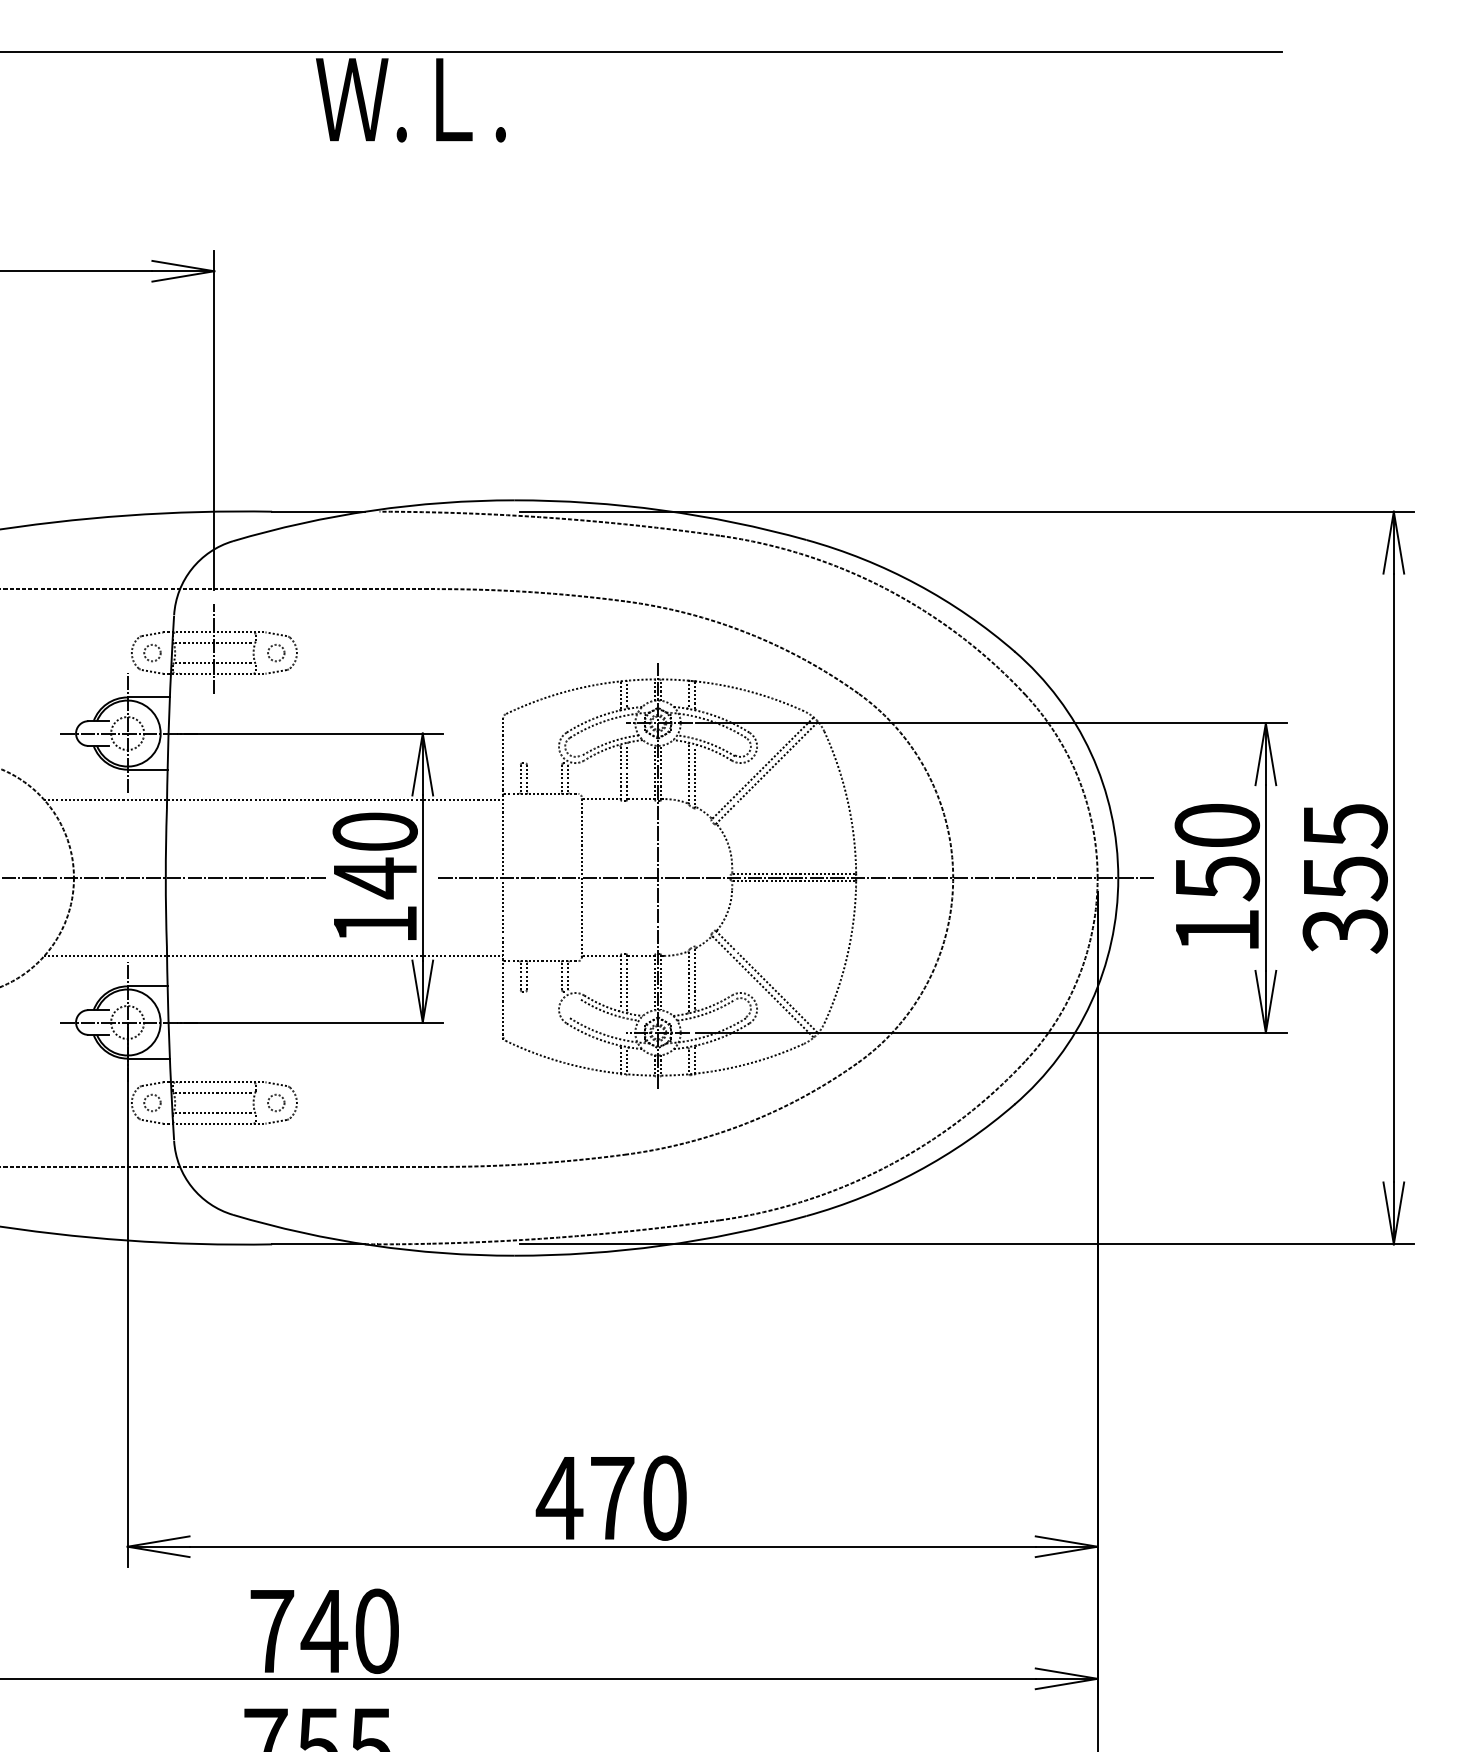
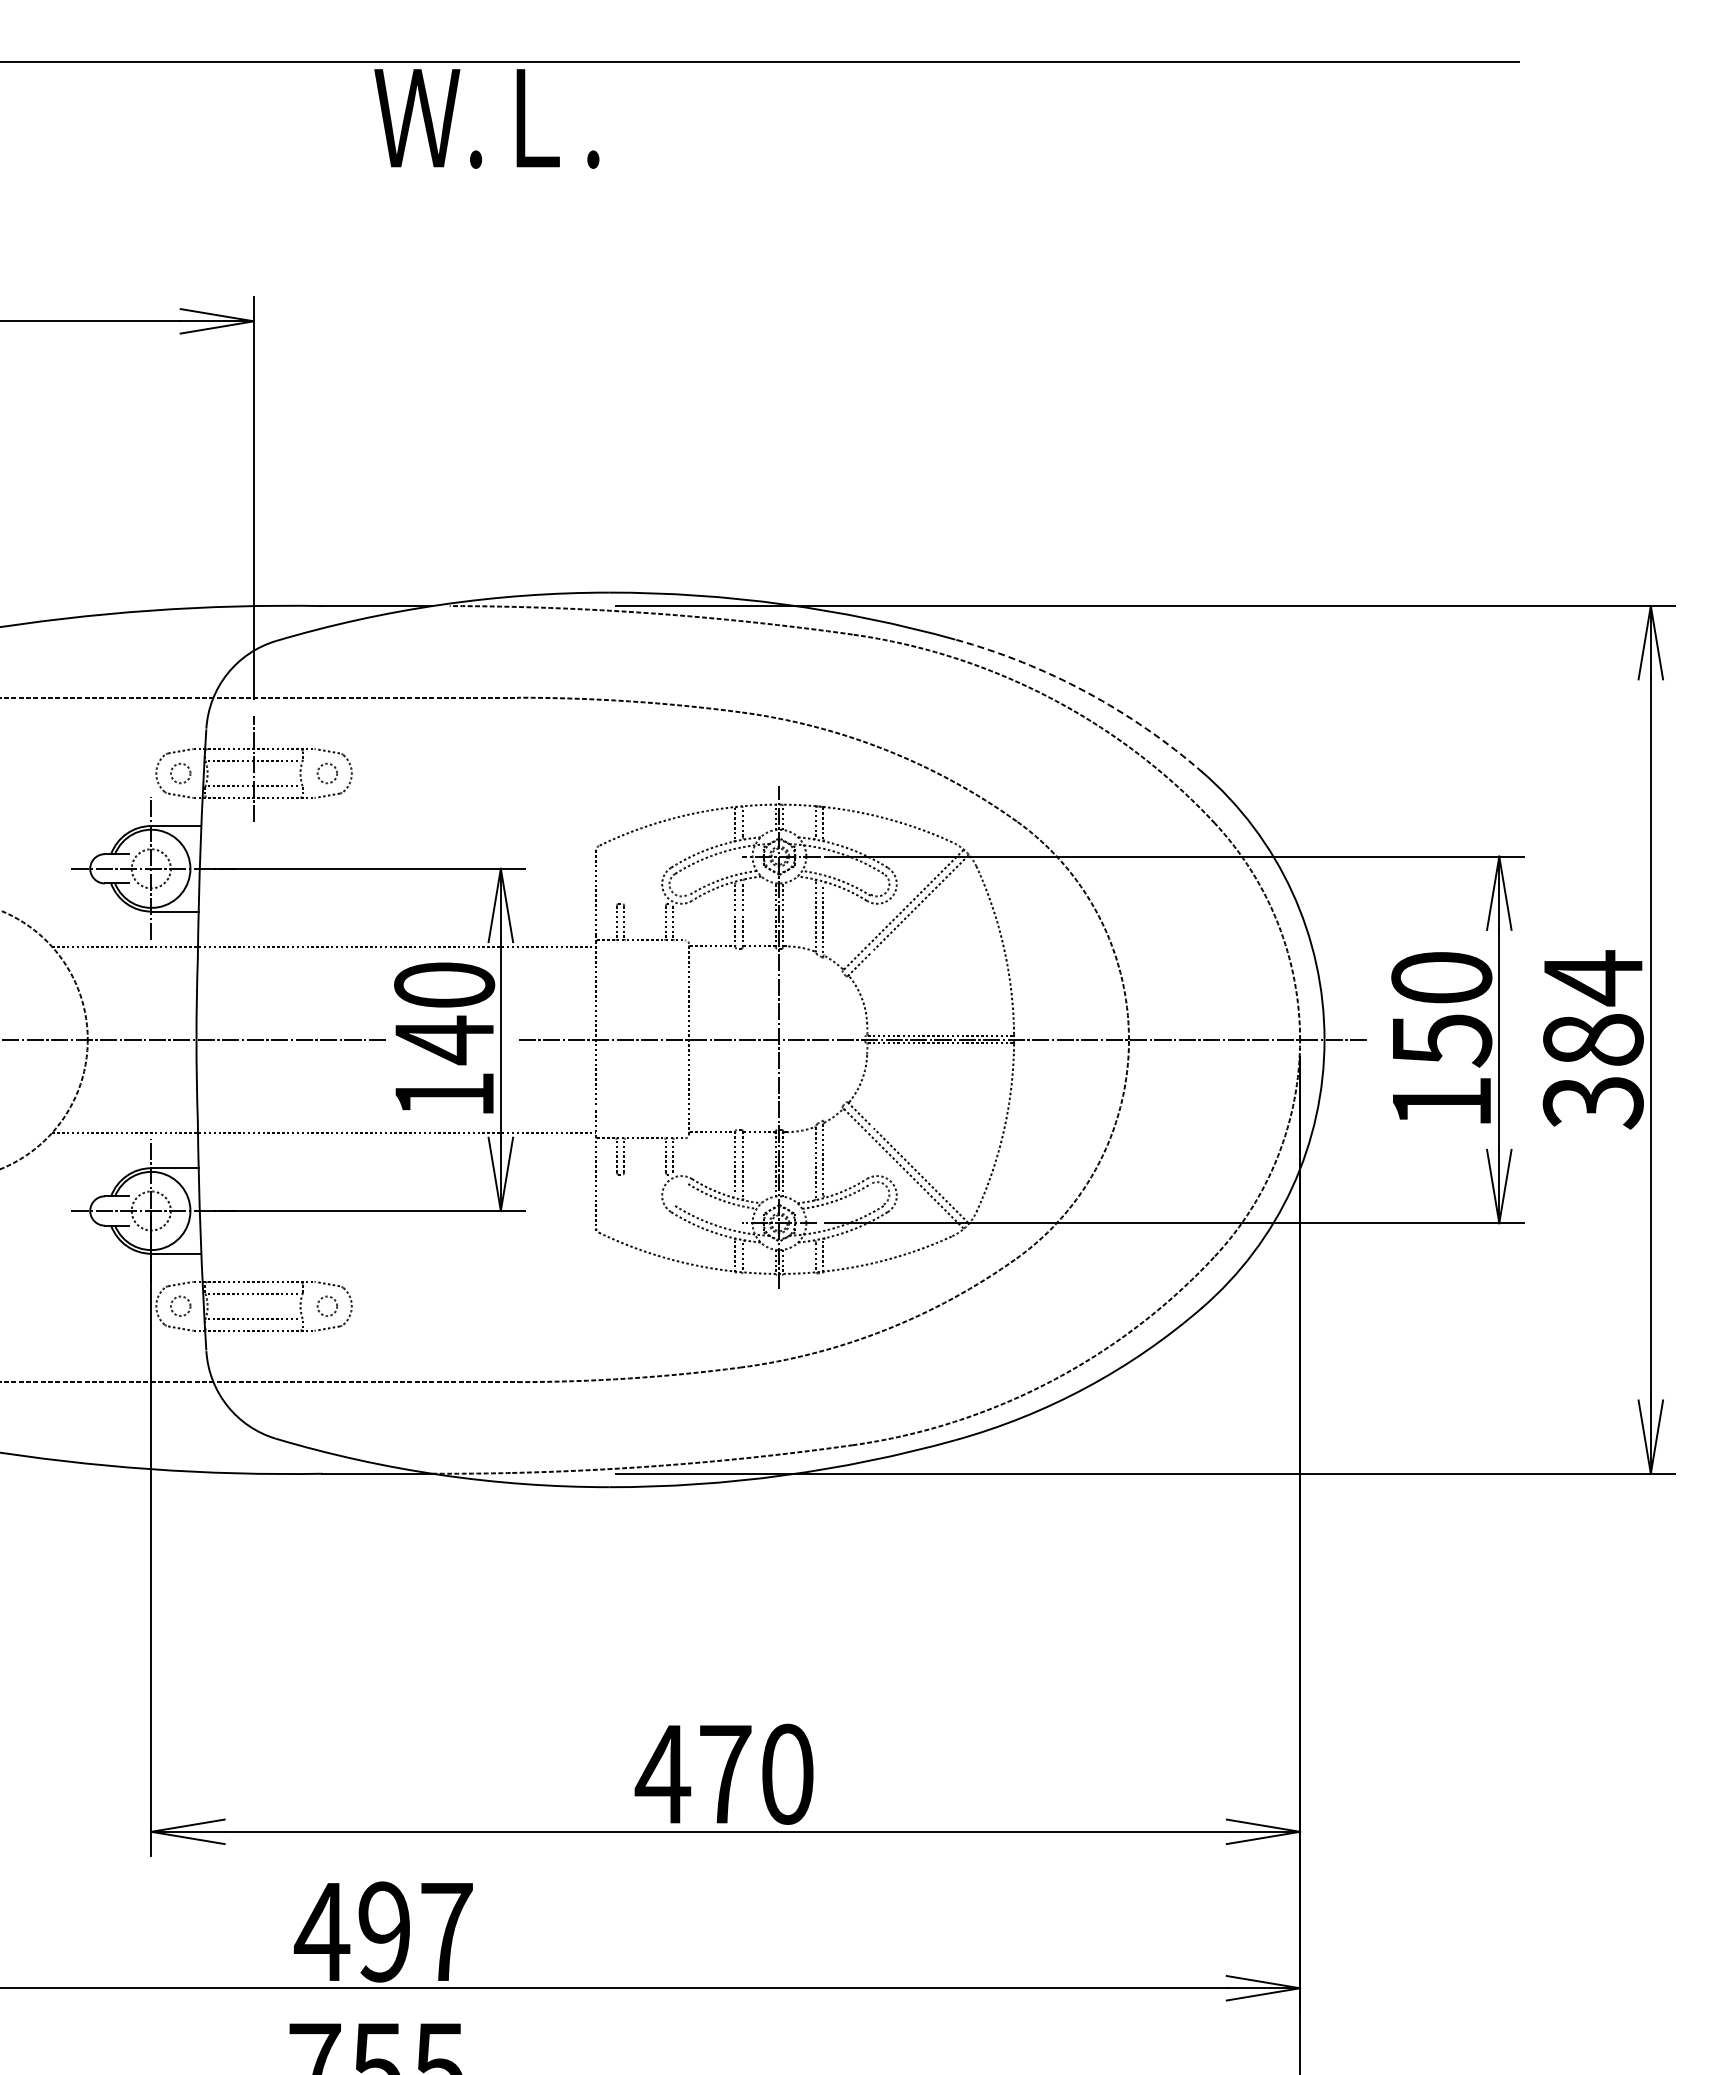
arc: (917, 584) -> (1086, 692), solid -> dashed
text: (1345, 851) -> (1593, 1008), 355 -> 384
text: (322, 1630) -> (382, 1931), 740 -> 497

